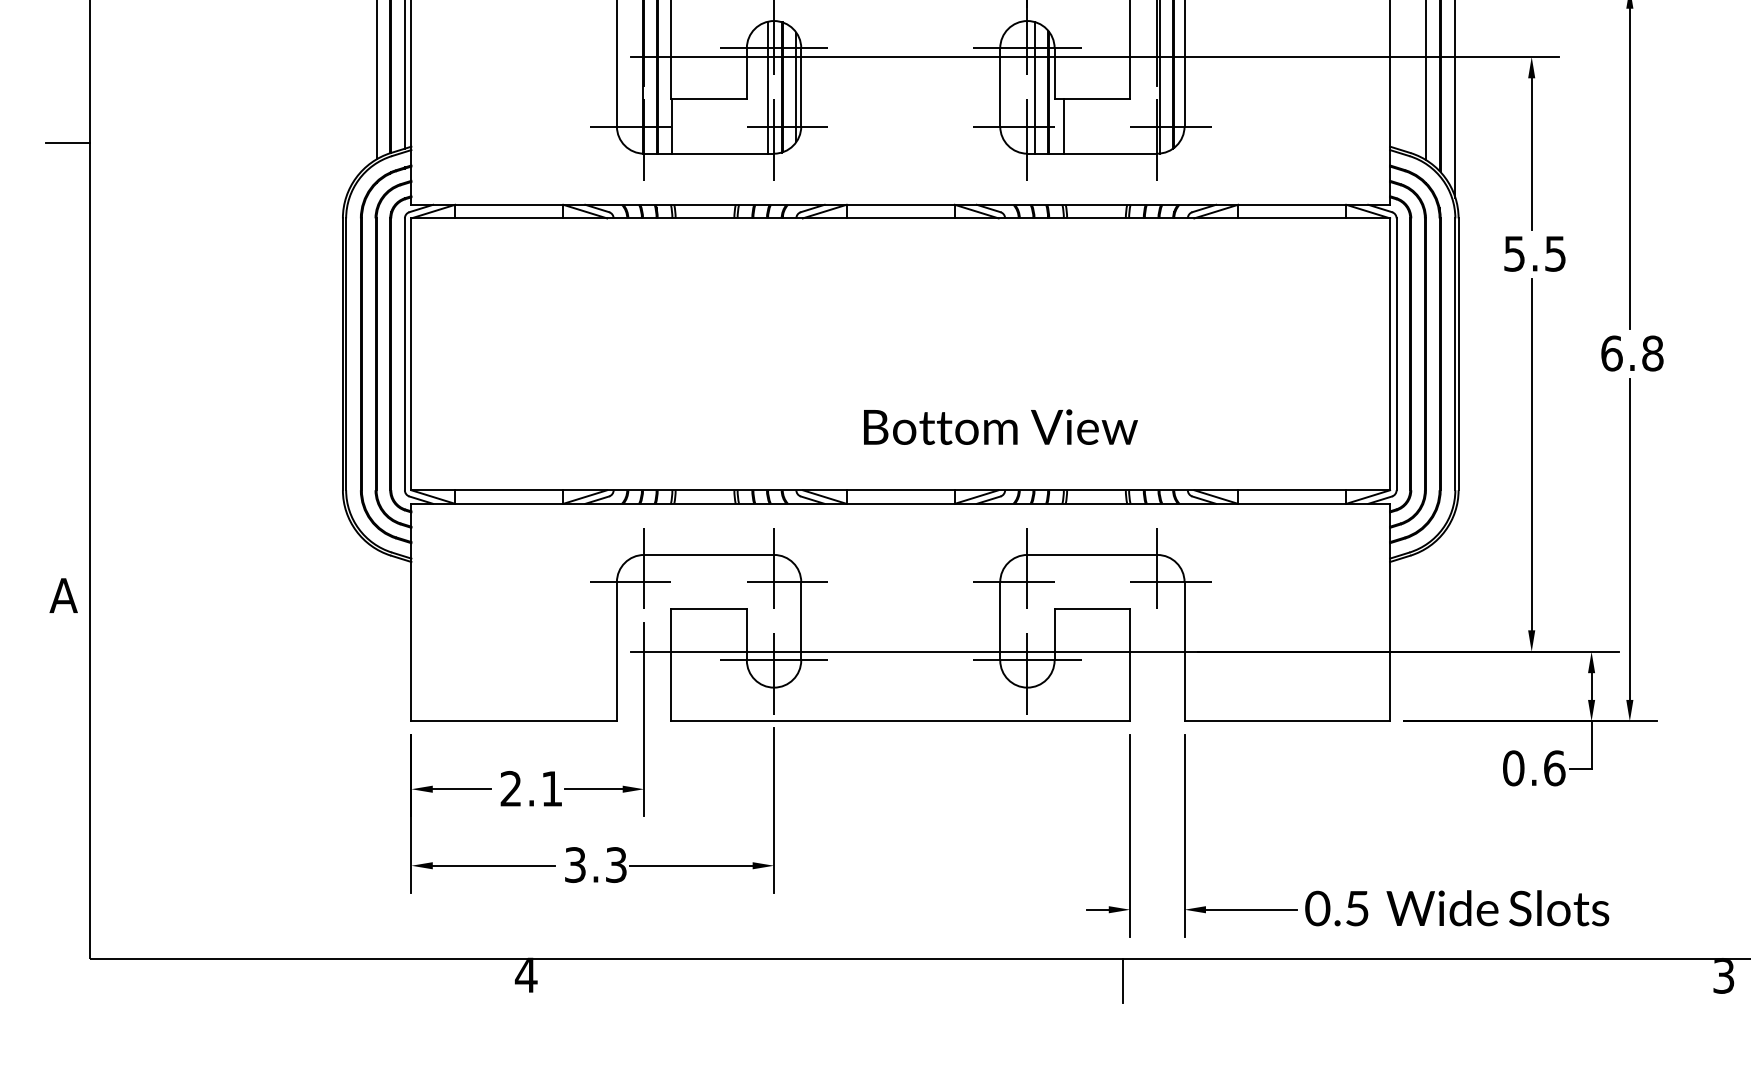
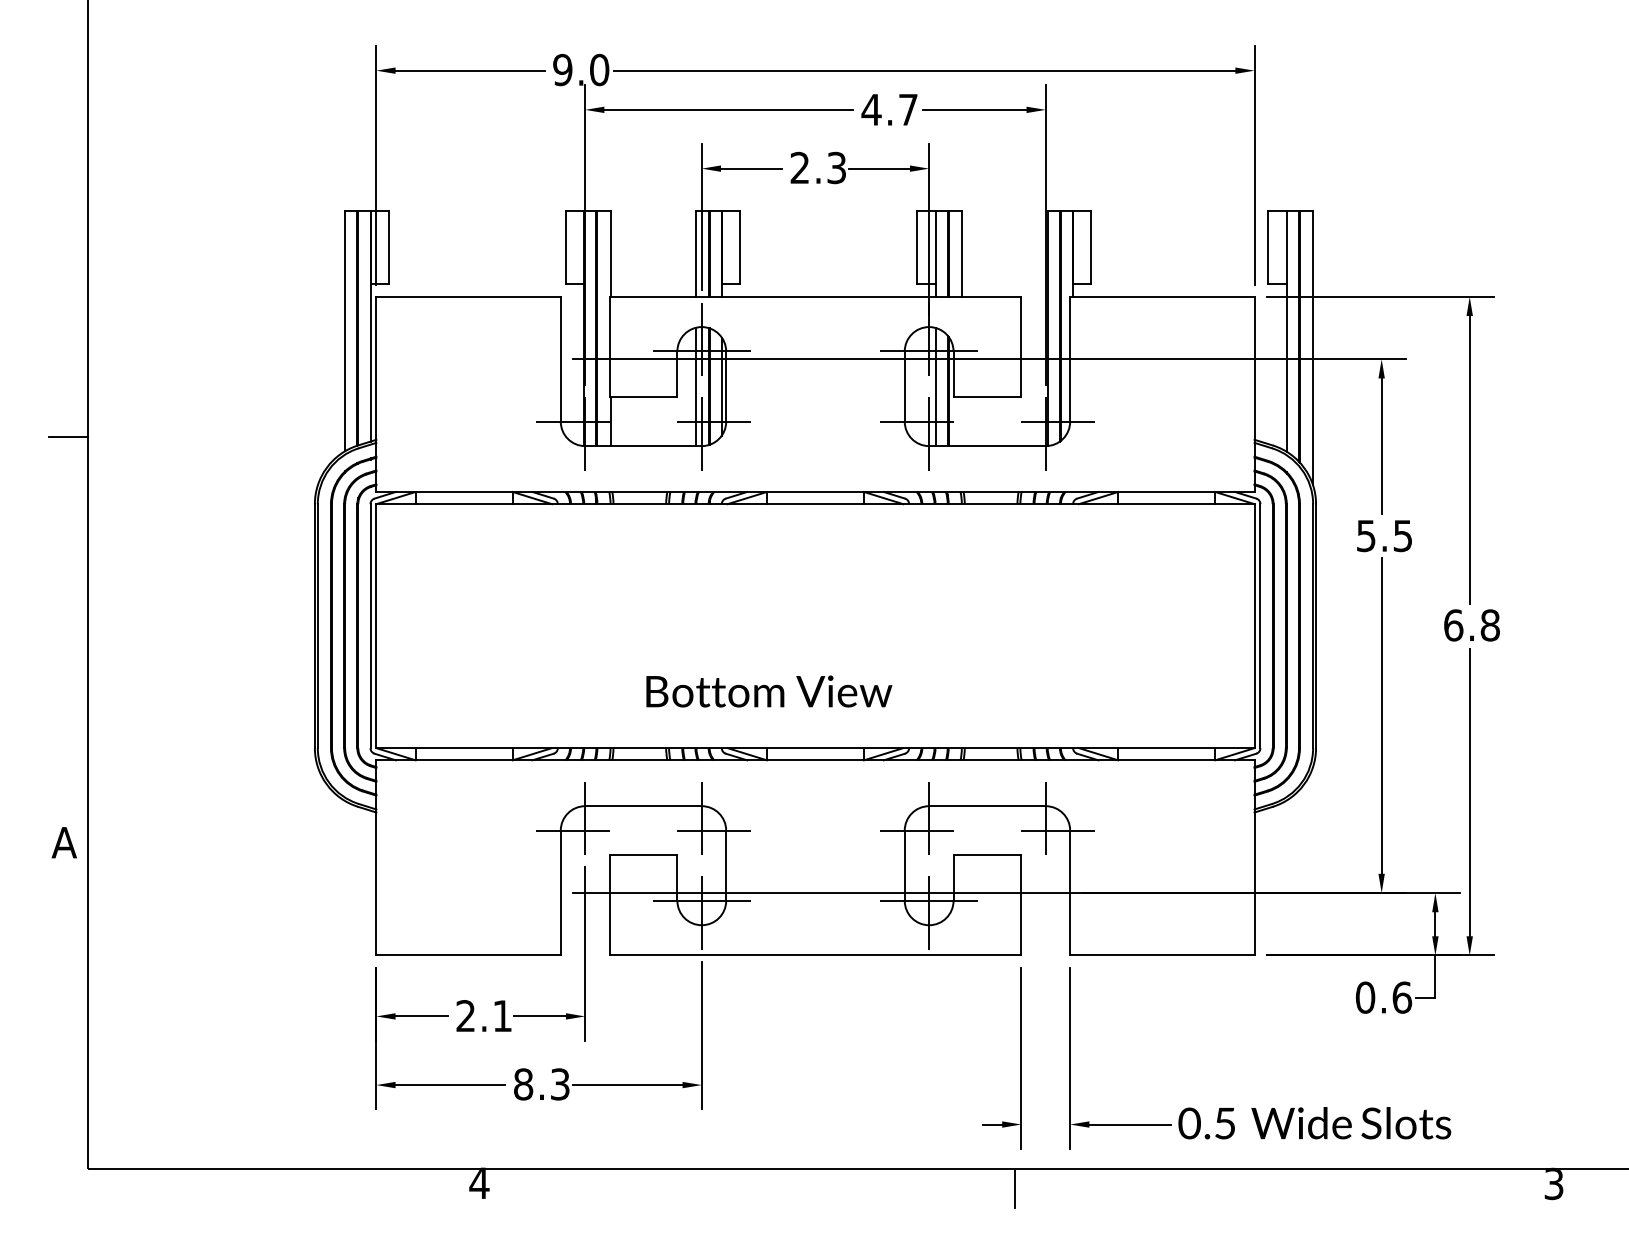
line: (1063, 126) -> (961, 421), removed
text: (1001, 427) -> (769, 691), moved
text: (575, 865) -> (523, 1084), 3.3 -> 8.3

